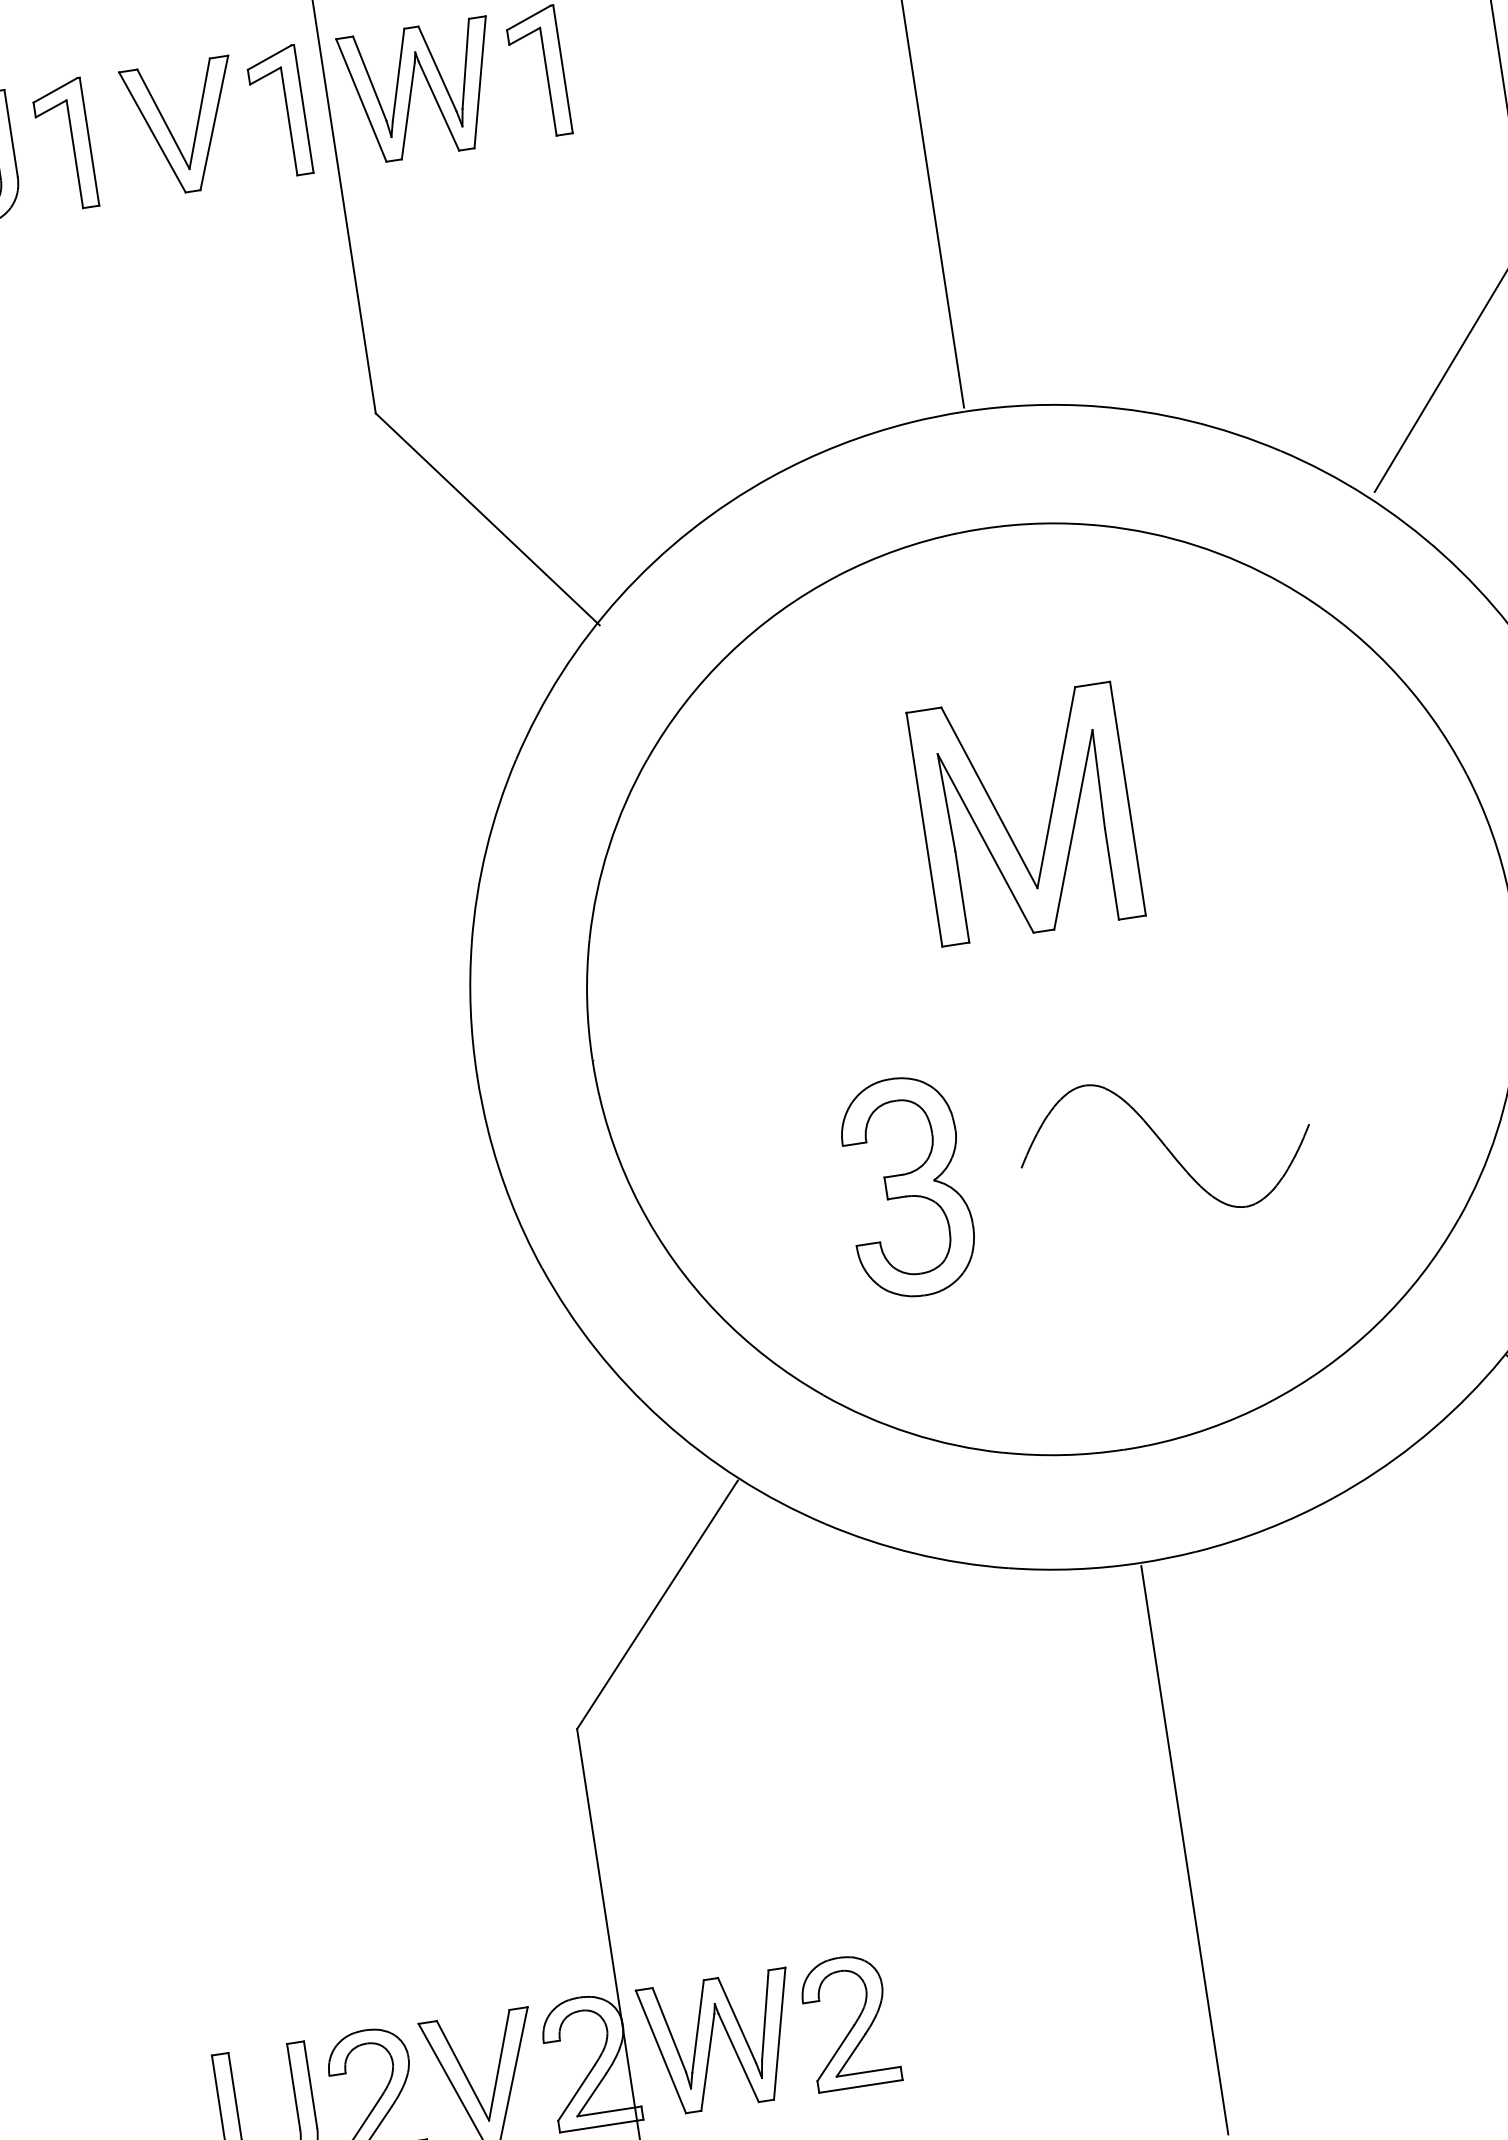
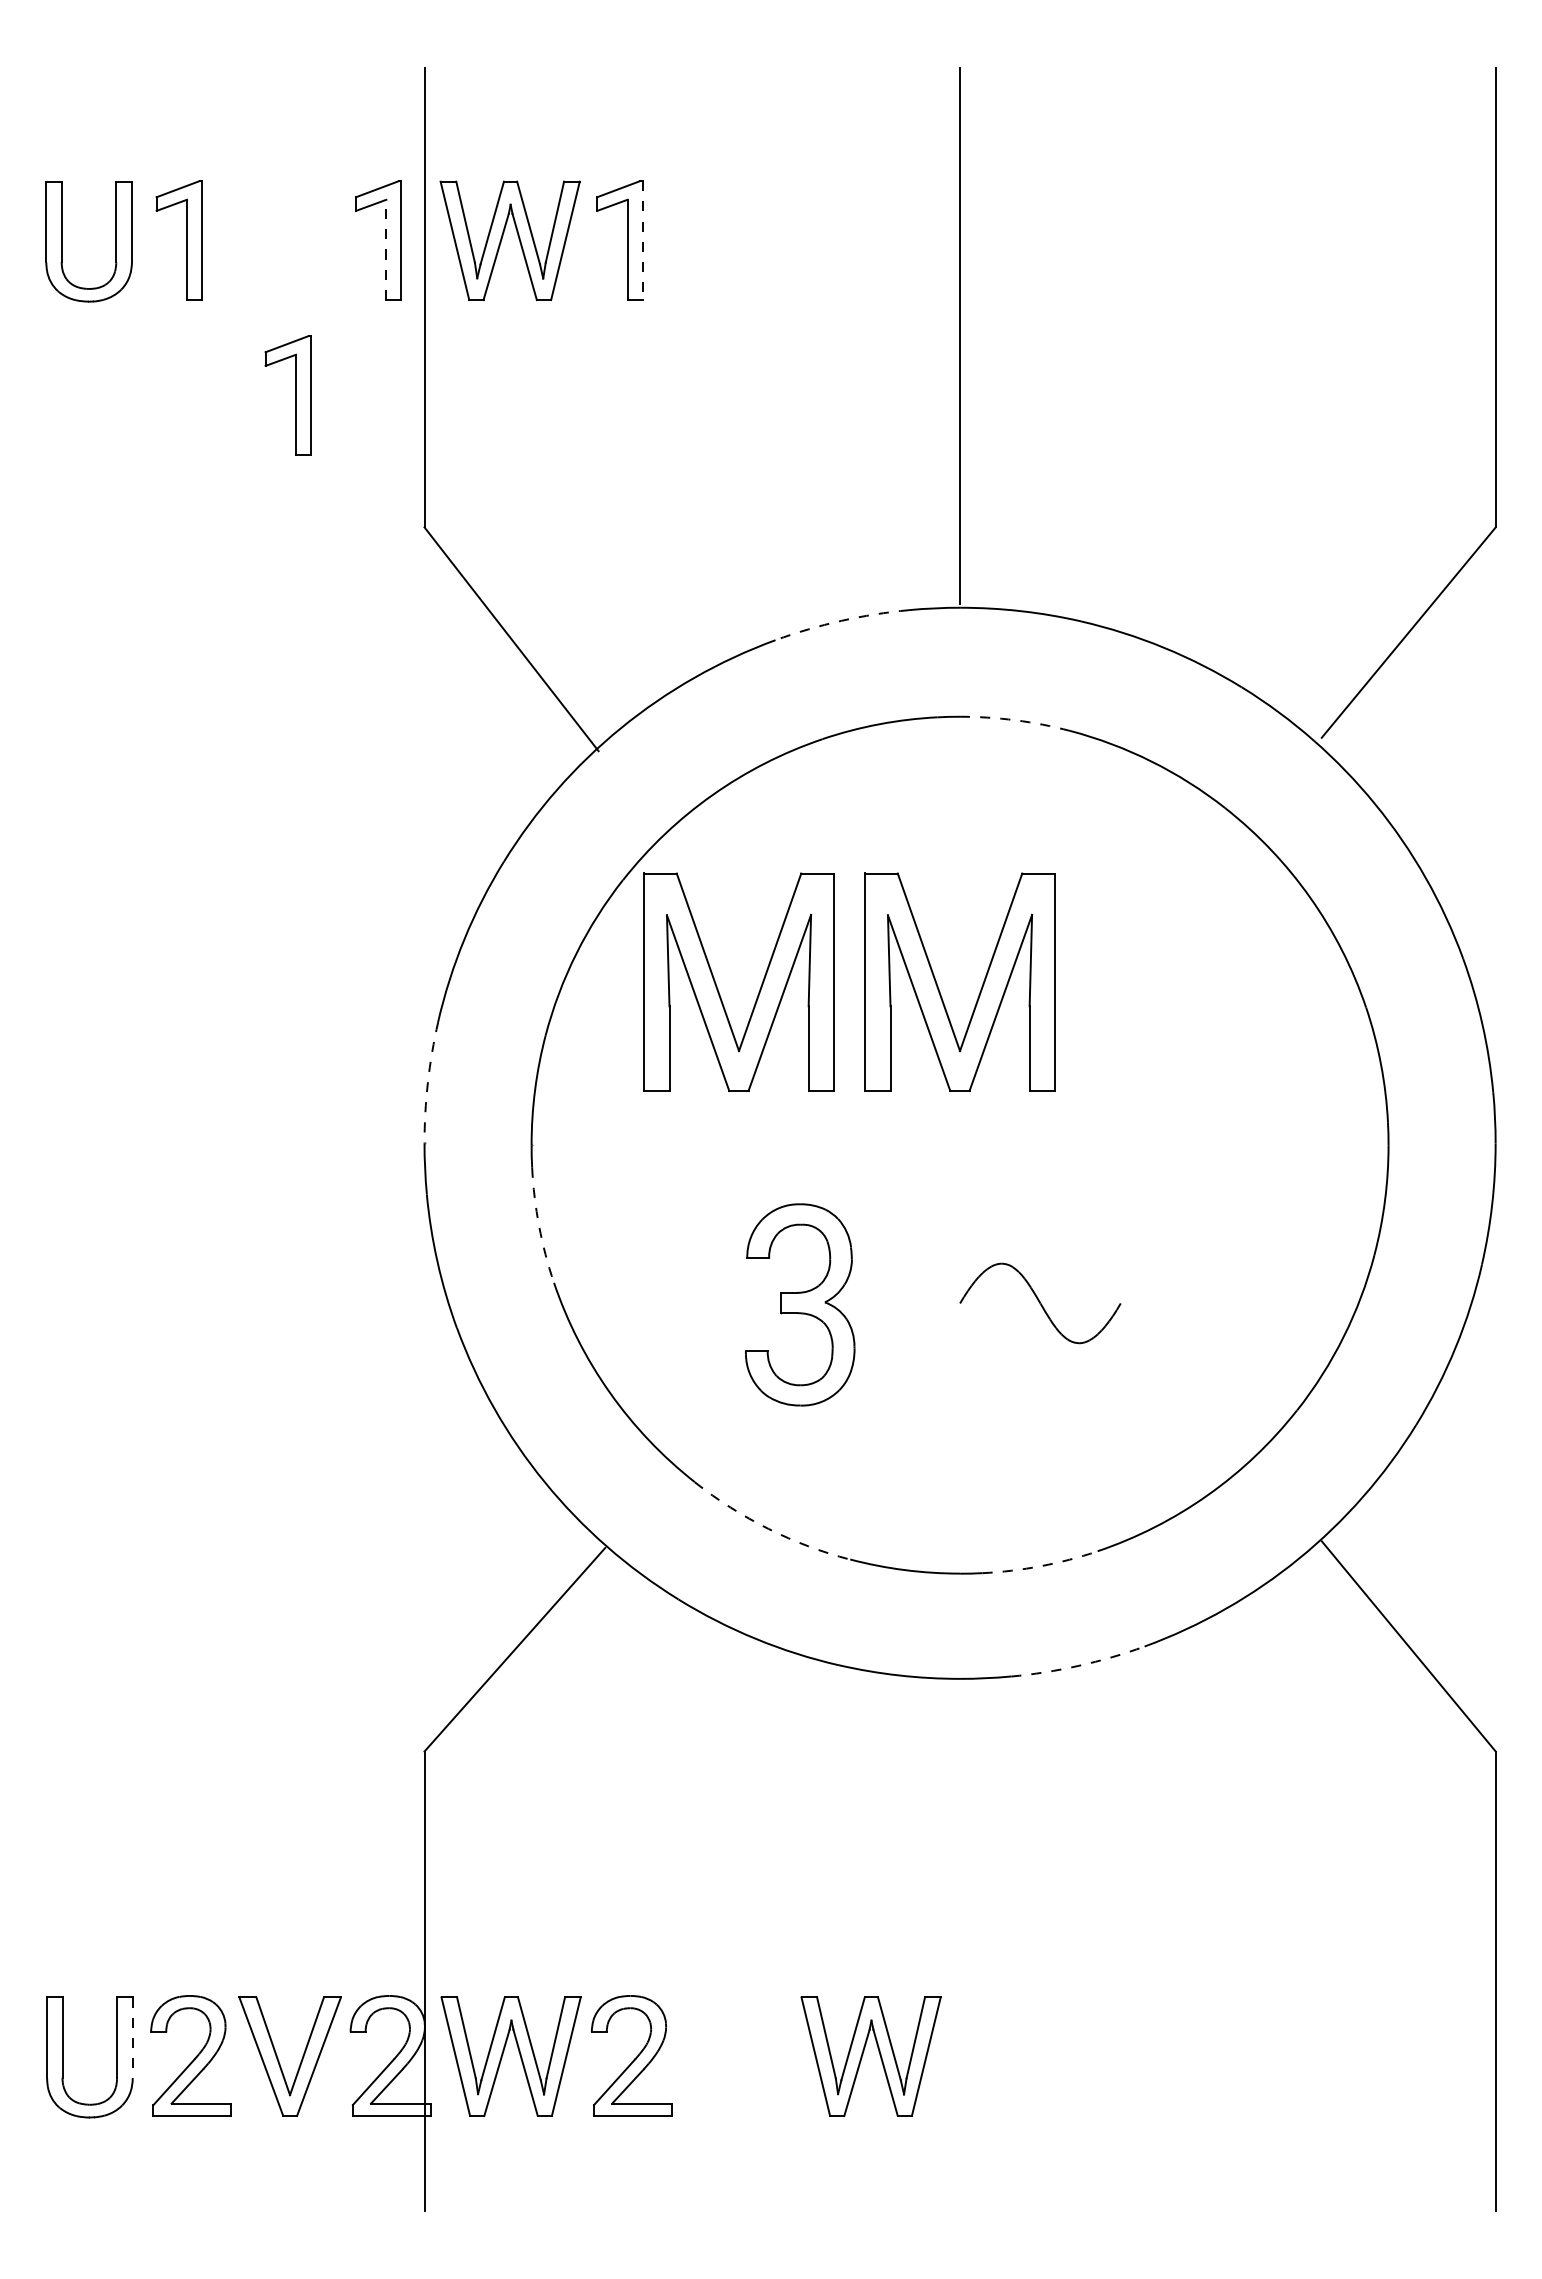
line: (562, 69) -> (642, 240), solid -> dashed
line: (289, 120) -> (386, 249), solid -> dashed
part: (195, 128) -> (300, 243), removed
part: (215, 292) -> (295, 395), added
arc: (839, 444) -> (841, 620), solid -> dashed
arc: (1042, 523) -> (1015, 720), solid -> dashed
part: (767, 860) -> (718, 988), added
arc: (470, 1009) -> (427, 1082), solid -> dashed
arc: (614, 1145) -> (539, 1226), solid -> dashed
part: (1165, 1146) -> (1040, 1303), size x0.6
arc: (1208, 1428) -> (1040, 1566), solid -> dashed
arc: (910, 1432) -> (768, 1528), solid -> dashed
arc: (1265, 1529) -> (1078, 1665), solid -> dashed
line: (1185, 1849) -> (960, 1945), removed
part: (1098, 1982) -> (863, 2054), added
line: (310, 2085) -> (132, 2038), solid -> dashed

